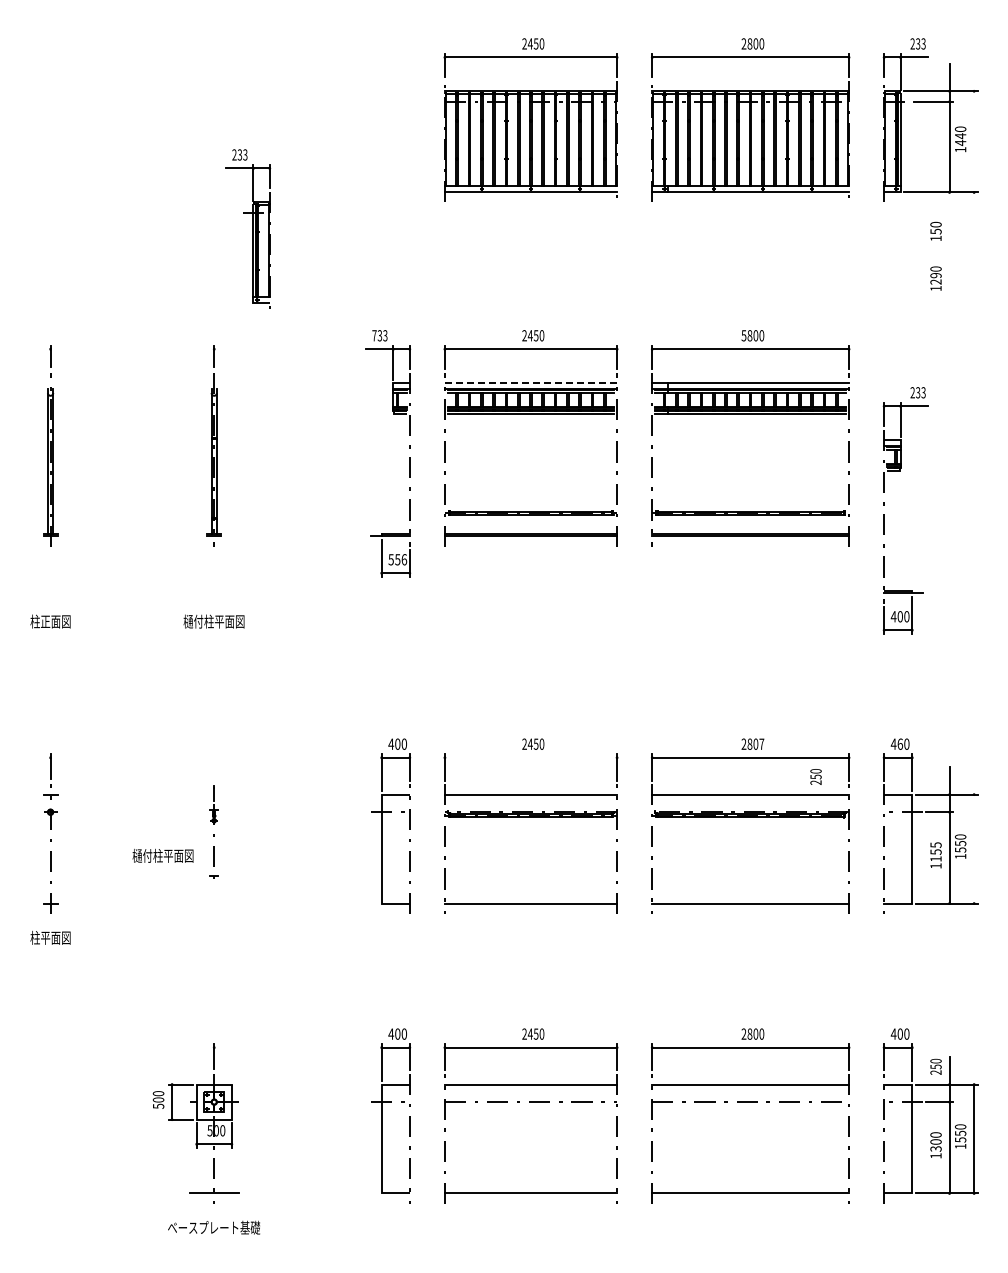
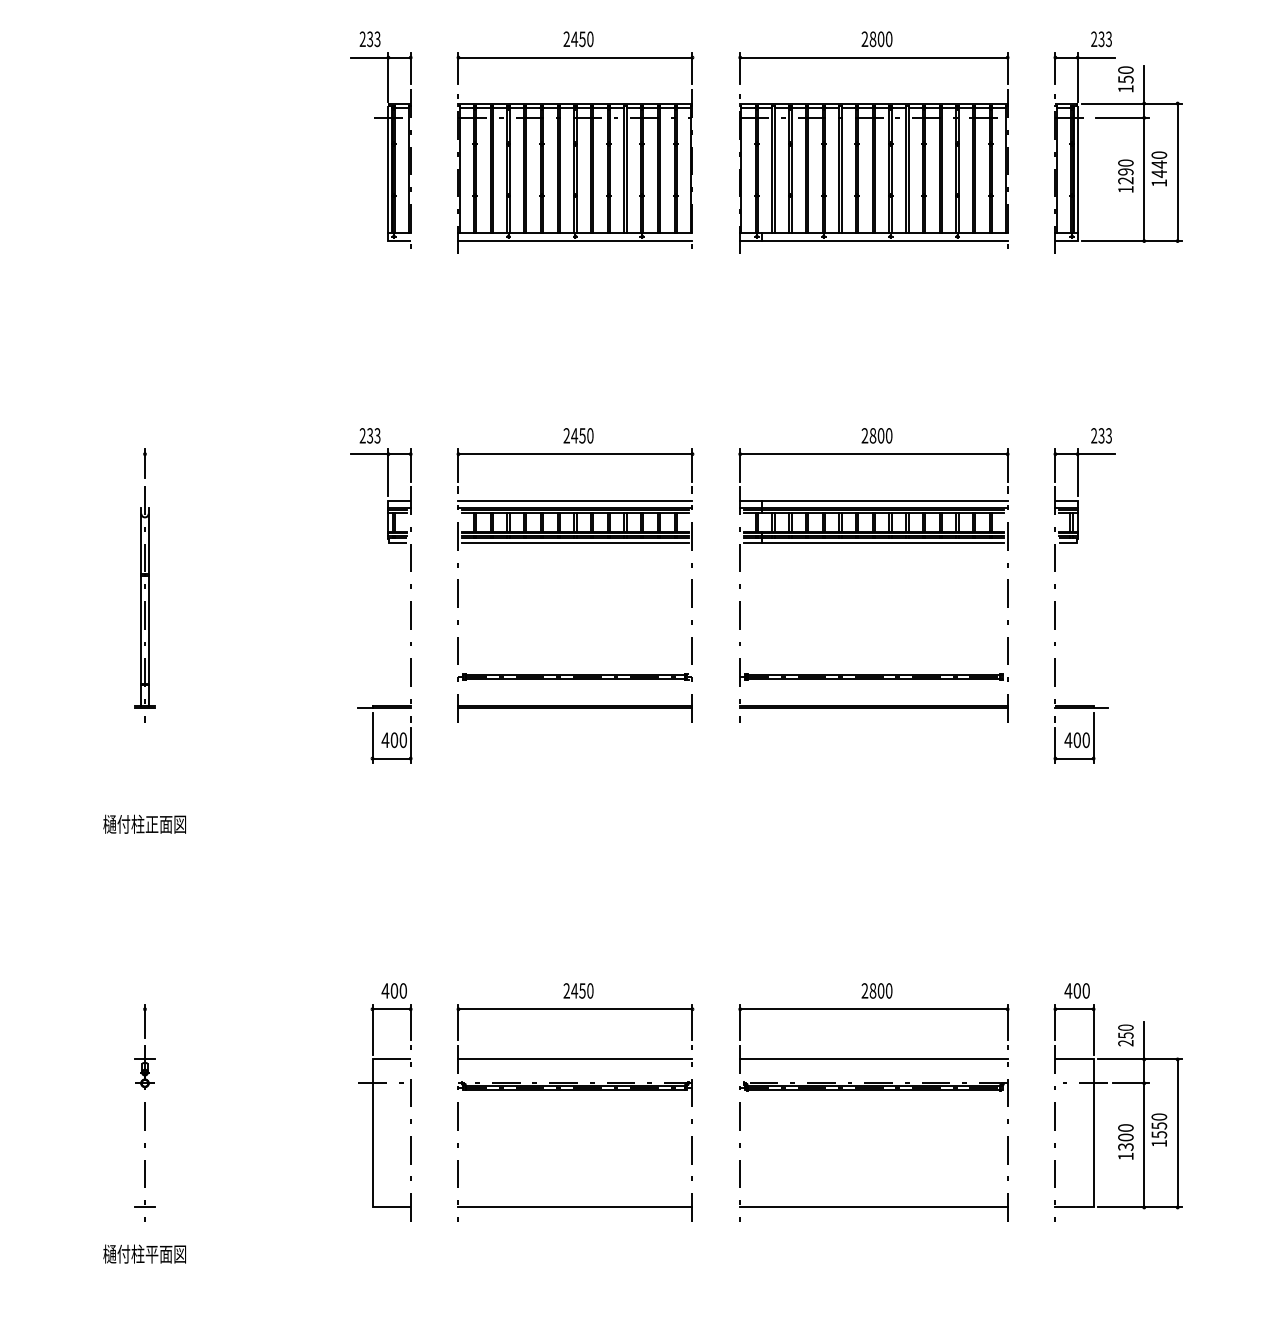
line: (974, 141) -> (1178, 171), added
part: (248, 228) -> (381, 139), moved
text: (935, 230) -> (1125, 78), moved
text: (935, 278) -> (1125, 175), moved
text: (374, 335) -> (362, 435), 733 -> 233
text: (743, 335) -> (864, 435), 5800 -> 2800
line: (531, 383) -> (576, 500), dashed -> solid
part: (884, 514) -> (1055, 601), moved
text: (397, 559) -> (394, 739), 556 -> 400
text: (219, 622) -> (152, 825), 樋付柱平面図 -> 樋付柱正面図
text: (761, 743) -> (888, 989), 2807 -> 2800
text: (900, 743) -> (1077, 989), 460 -> 400
line: (530, 757) -> (574, 1008), added
text: (815, 776) -> (1125, 1034), moved
part: (213, 833) -> (143, 1112), size x1.67
line: (974, 848) -> (1178, 1132), added
text: (935, 851) -> (1125, 1136), 1155 -> 1300
text: (162, 855) -> (143, 1253), moved

